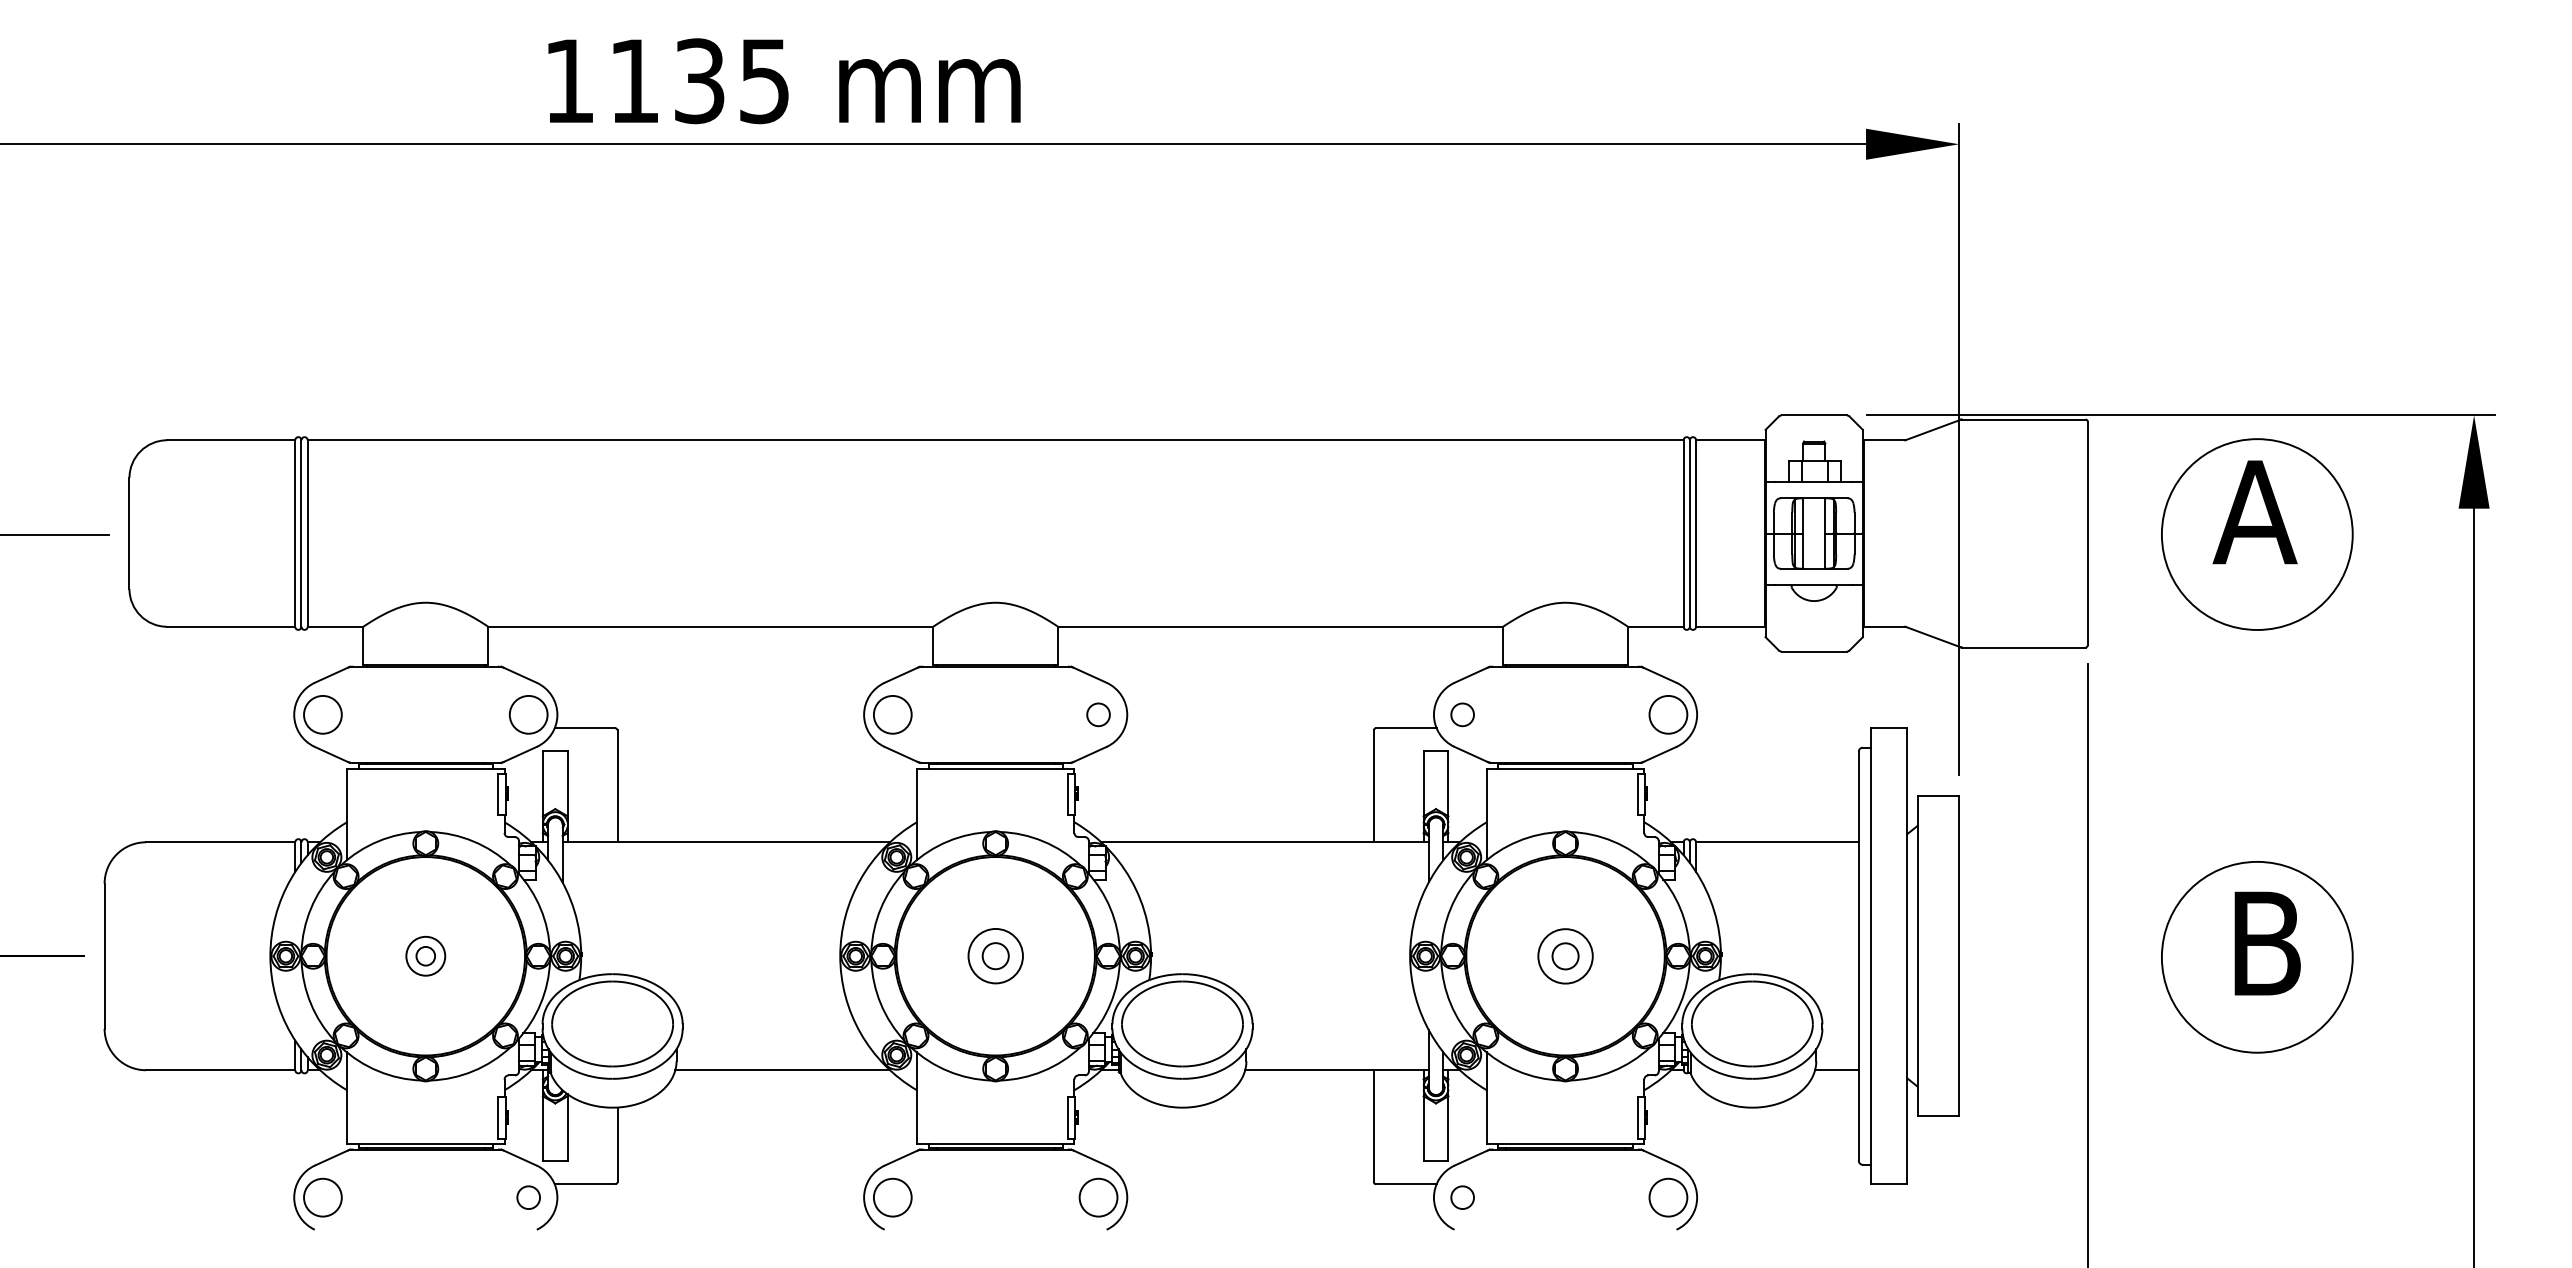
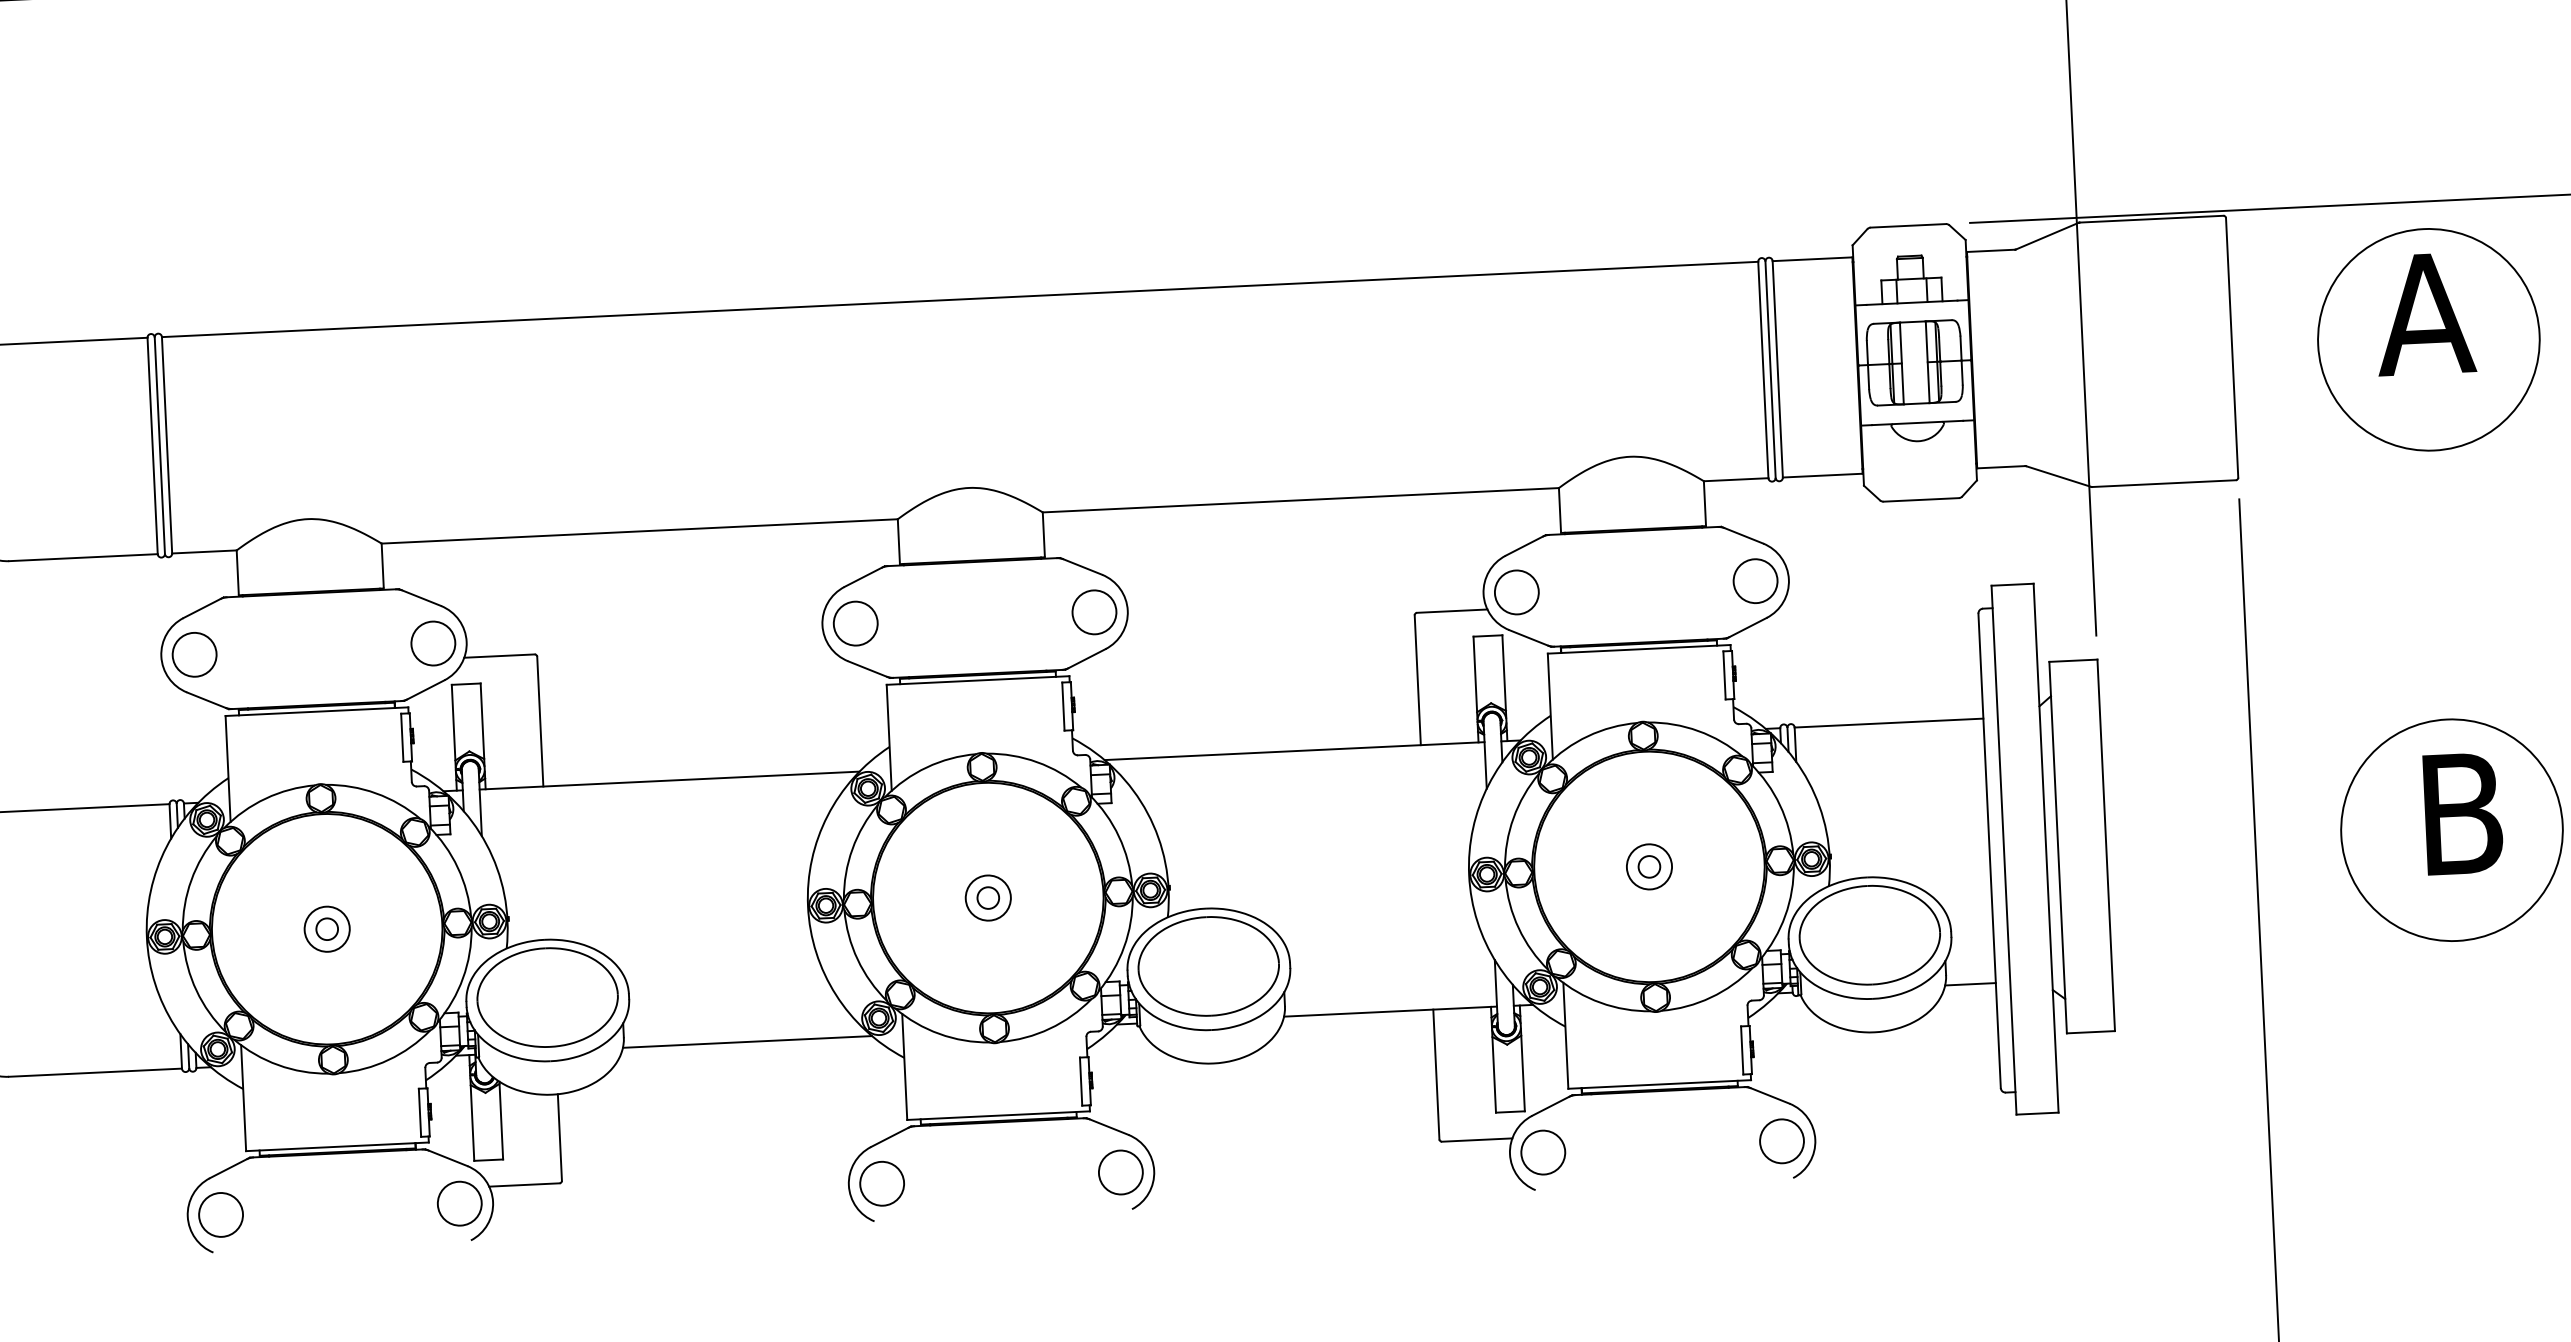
circle: (1098, 714) -> (1094, 611), size x1.67
circle: (1462, 714) -> (1516, 592), size x1.67
part: (1565, 955) -> (1649, 866), size x0.71
part: (995, 956) -> (988, 898), size x0.71
circle: (528, 1197) -> (459, 1203), size x1.67
circle: (1462, 1197) -> (1543, 1152), size x1.67

